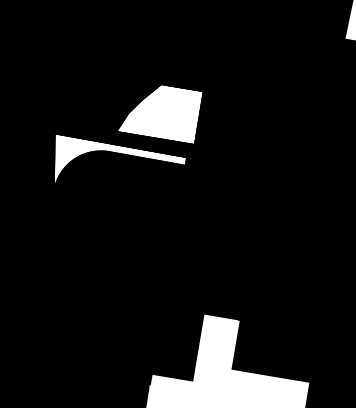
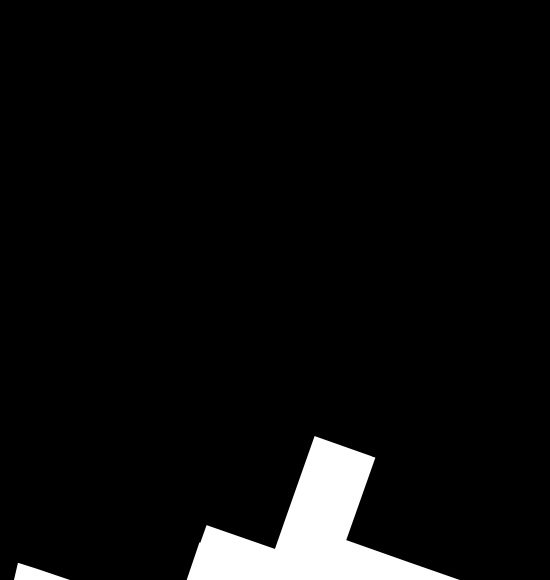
fill: (159, 114) -> (297, 76), added
fill: (120, 164) -> (214, 151), added

